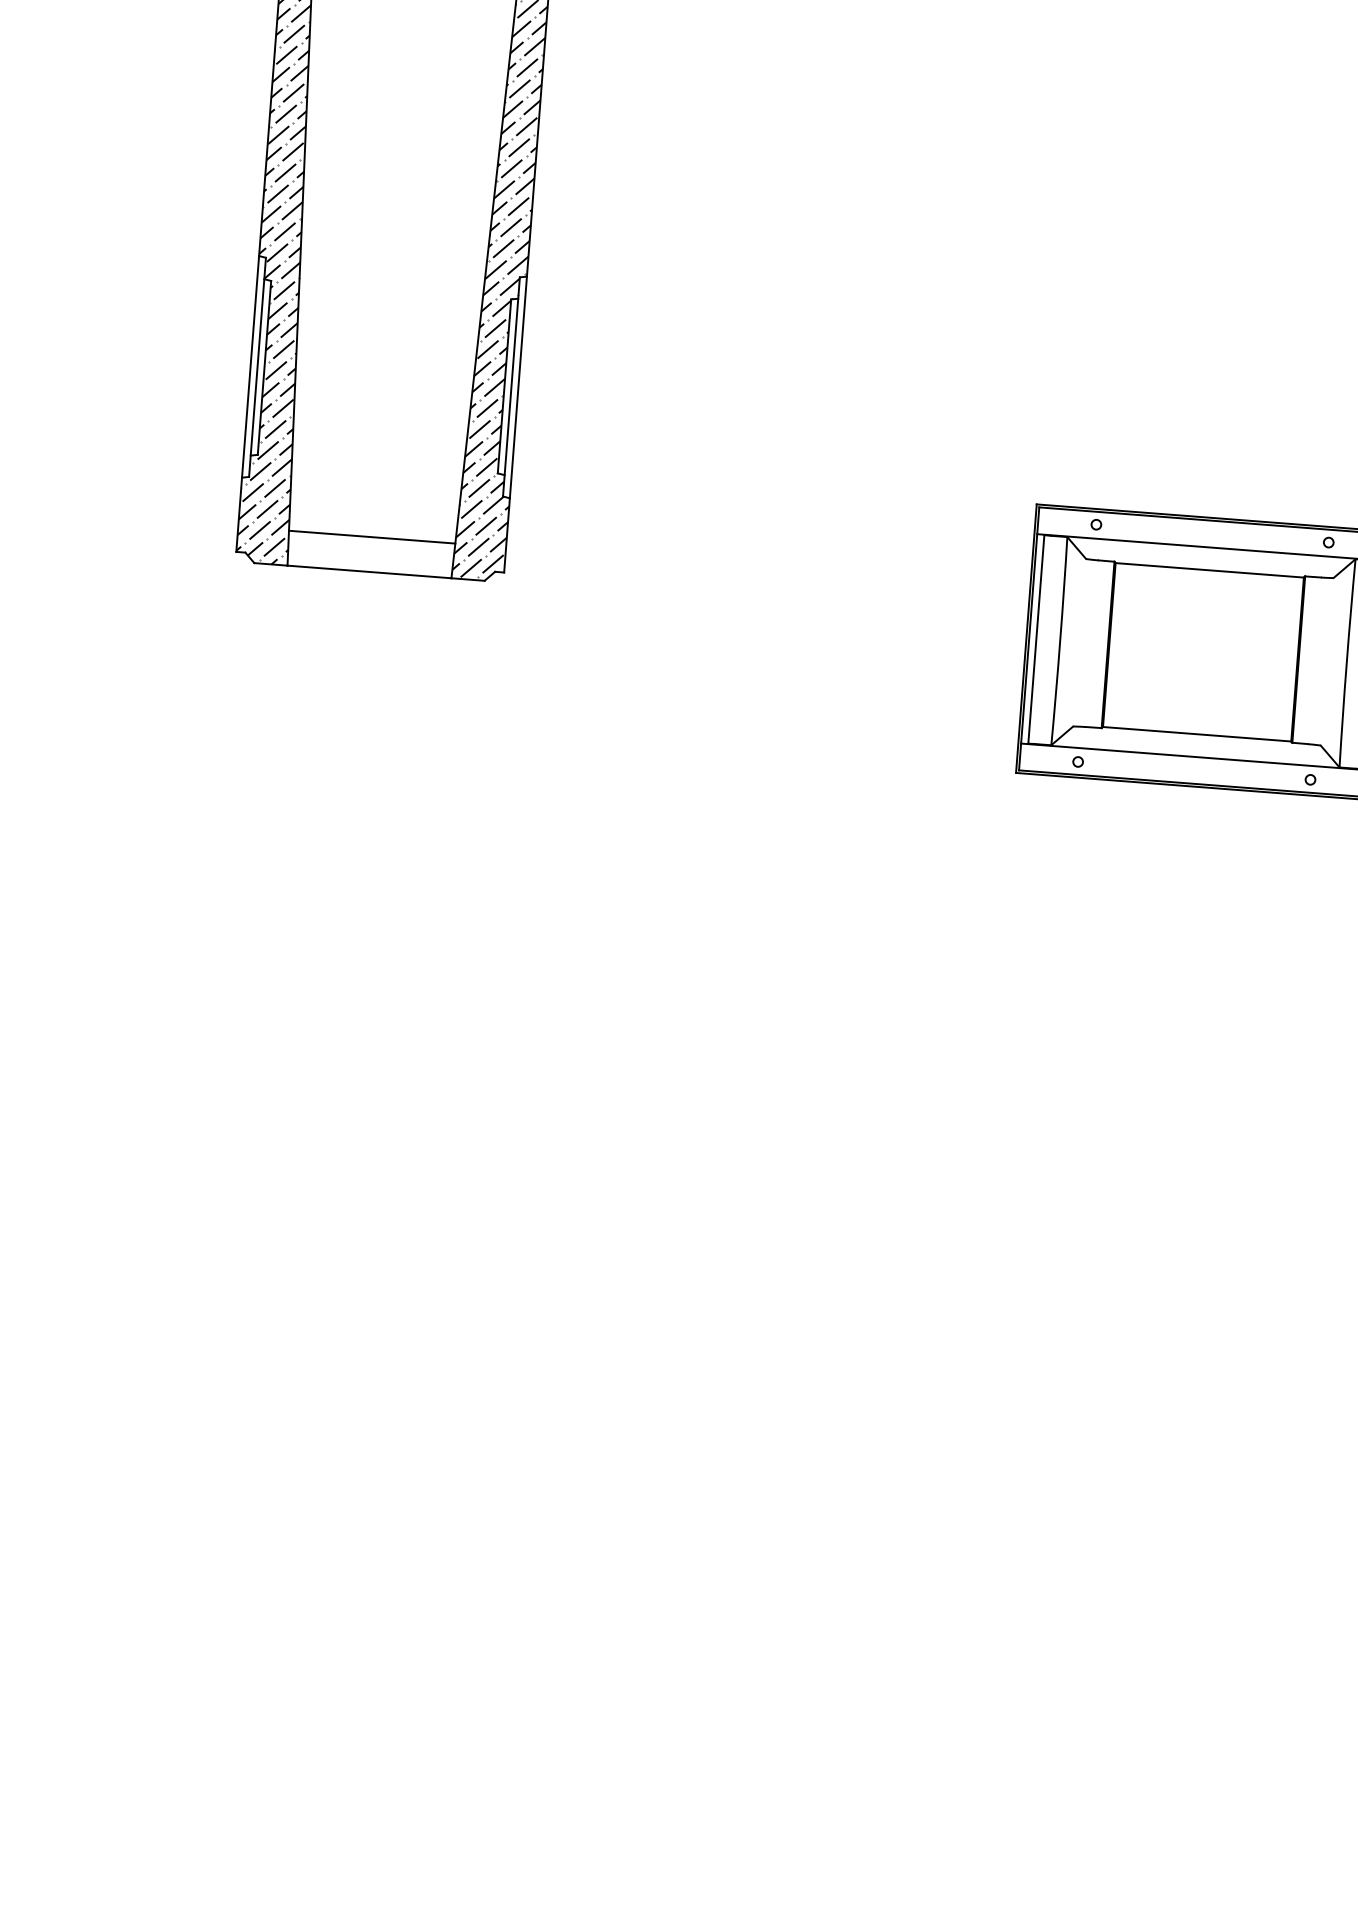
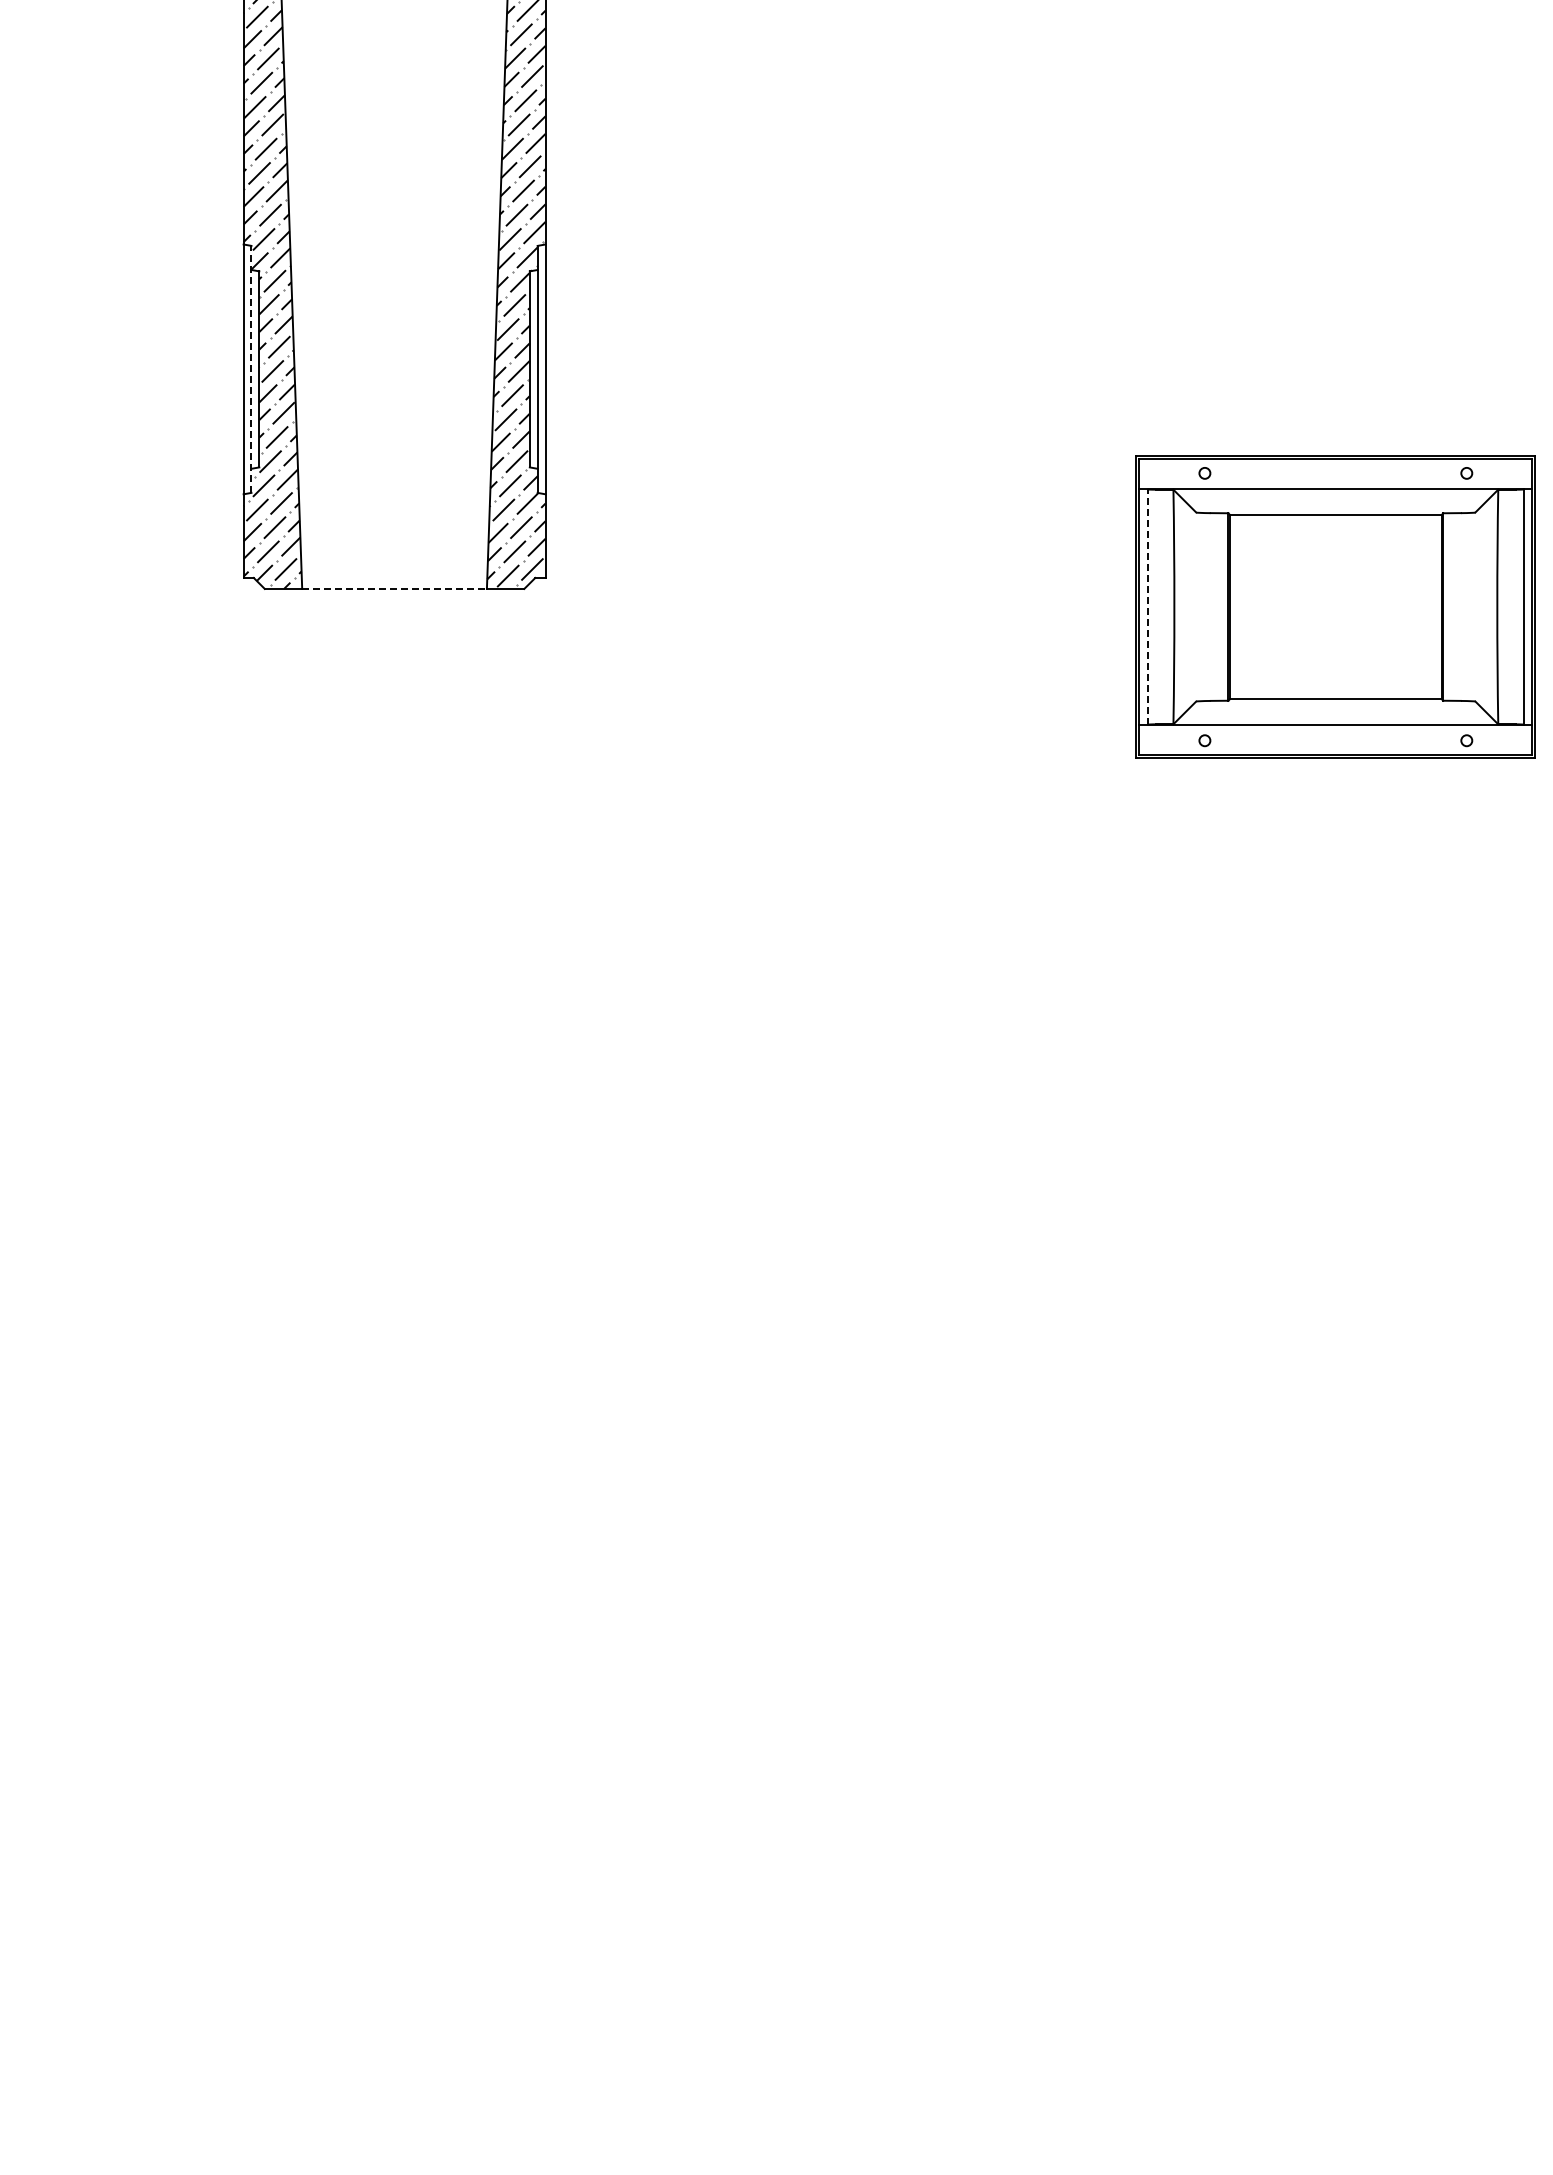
line: (257, 366) -> (251, 368), solid -> dashed
line: (372, 536) -> (394, 549), removed
line: (370, 571) -> (395, 588), solid -> dashed
line: (1036, 639) -> (1147, 607), solid -> dashed

